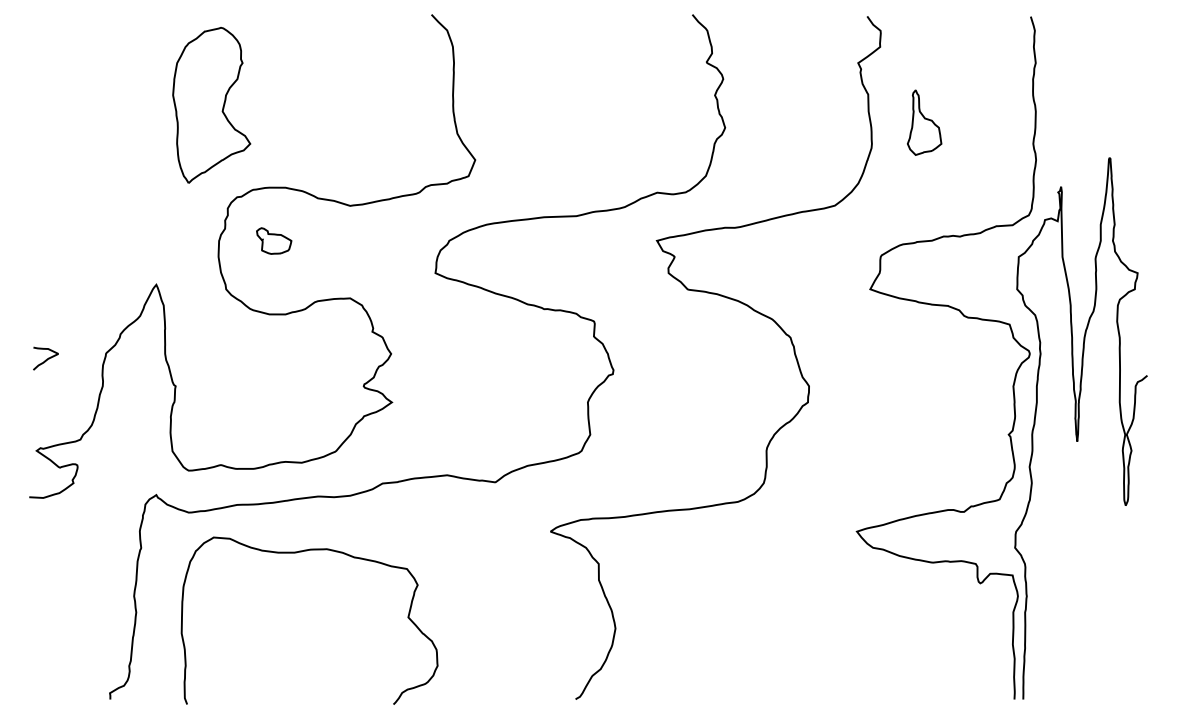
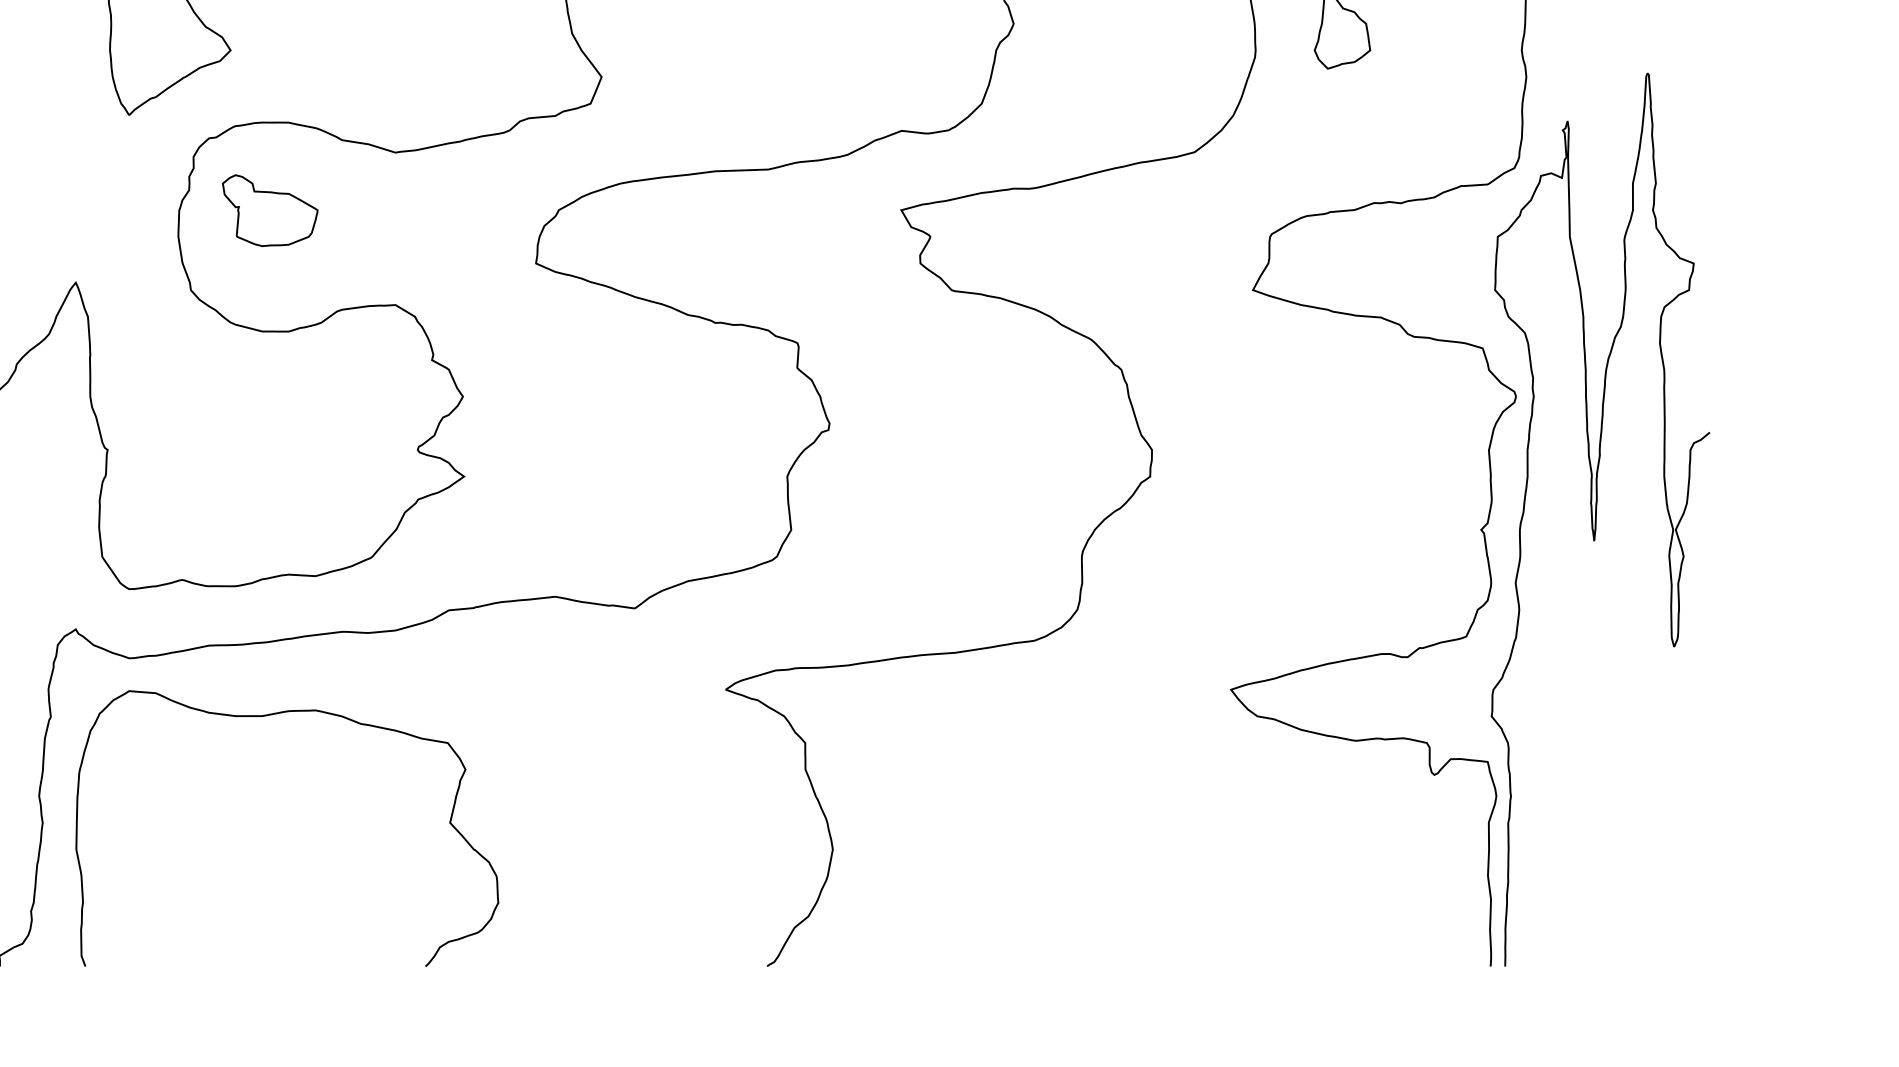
part: (273, 240) -> (268, 209), size x1.67
curve: (296, 553) -> (265, 717), moved

